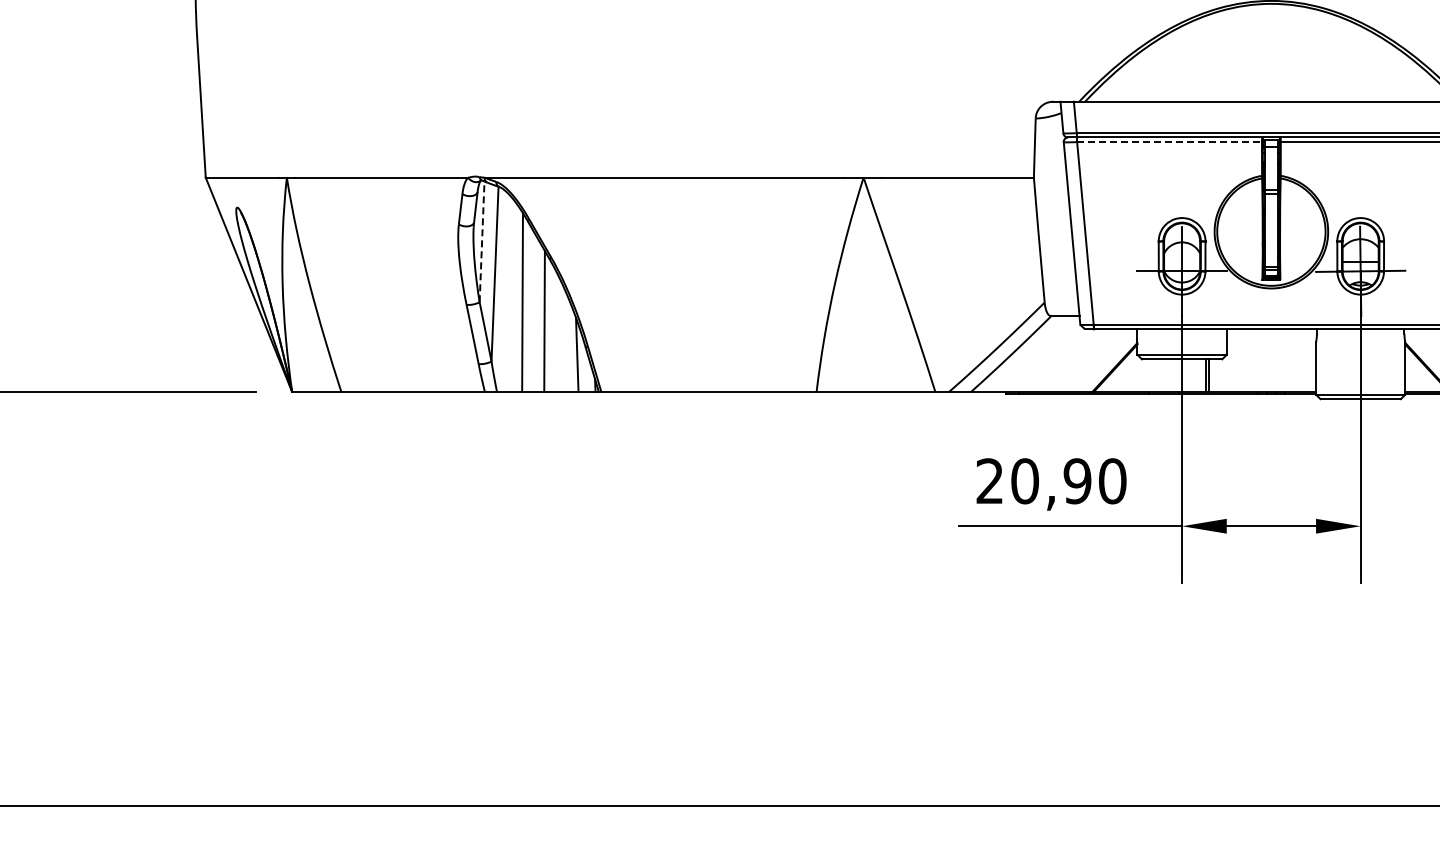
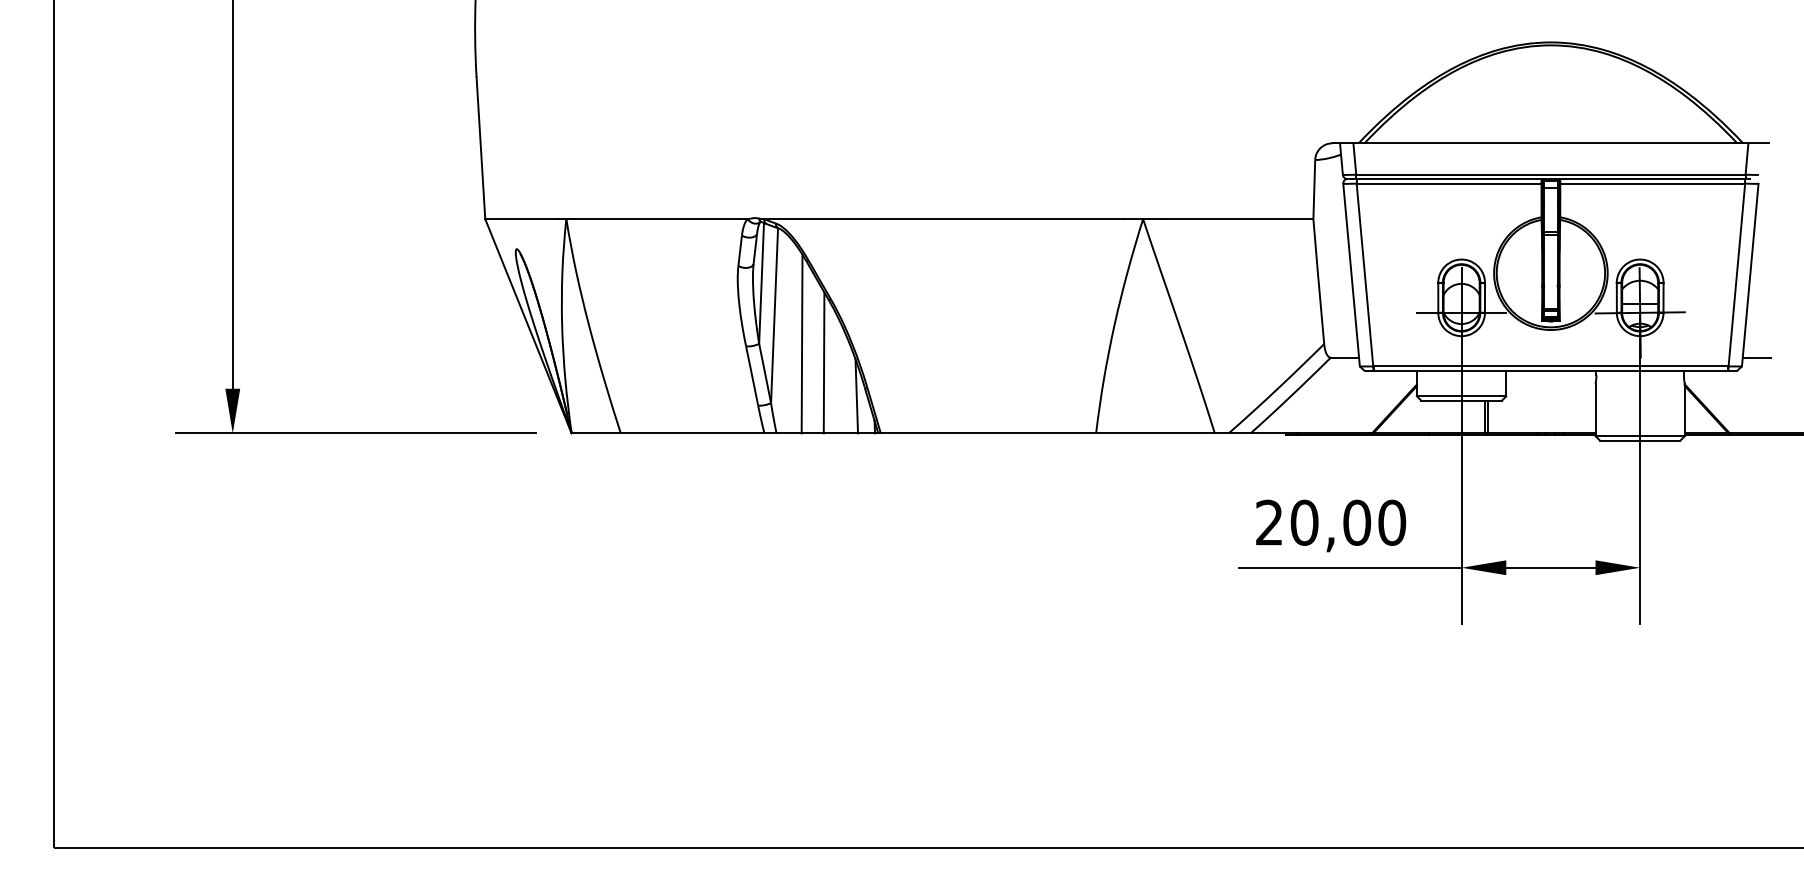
line: (1169, 141) -> (1449, 183), dashed -> solid
line: (481, 240) -> (761, 282), dashed -> solid
text: (1077, 480) -> (1357, 522), 20,90 -> 20,00

